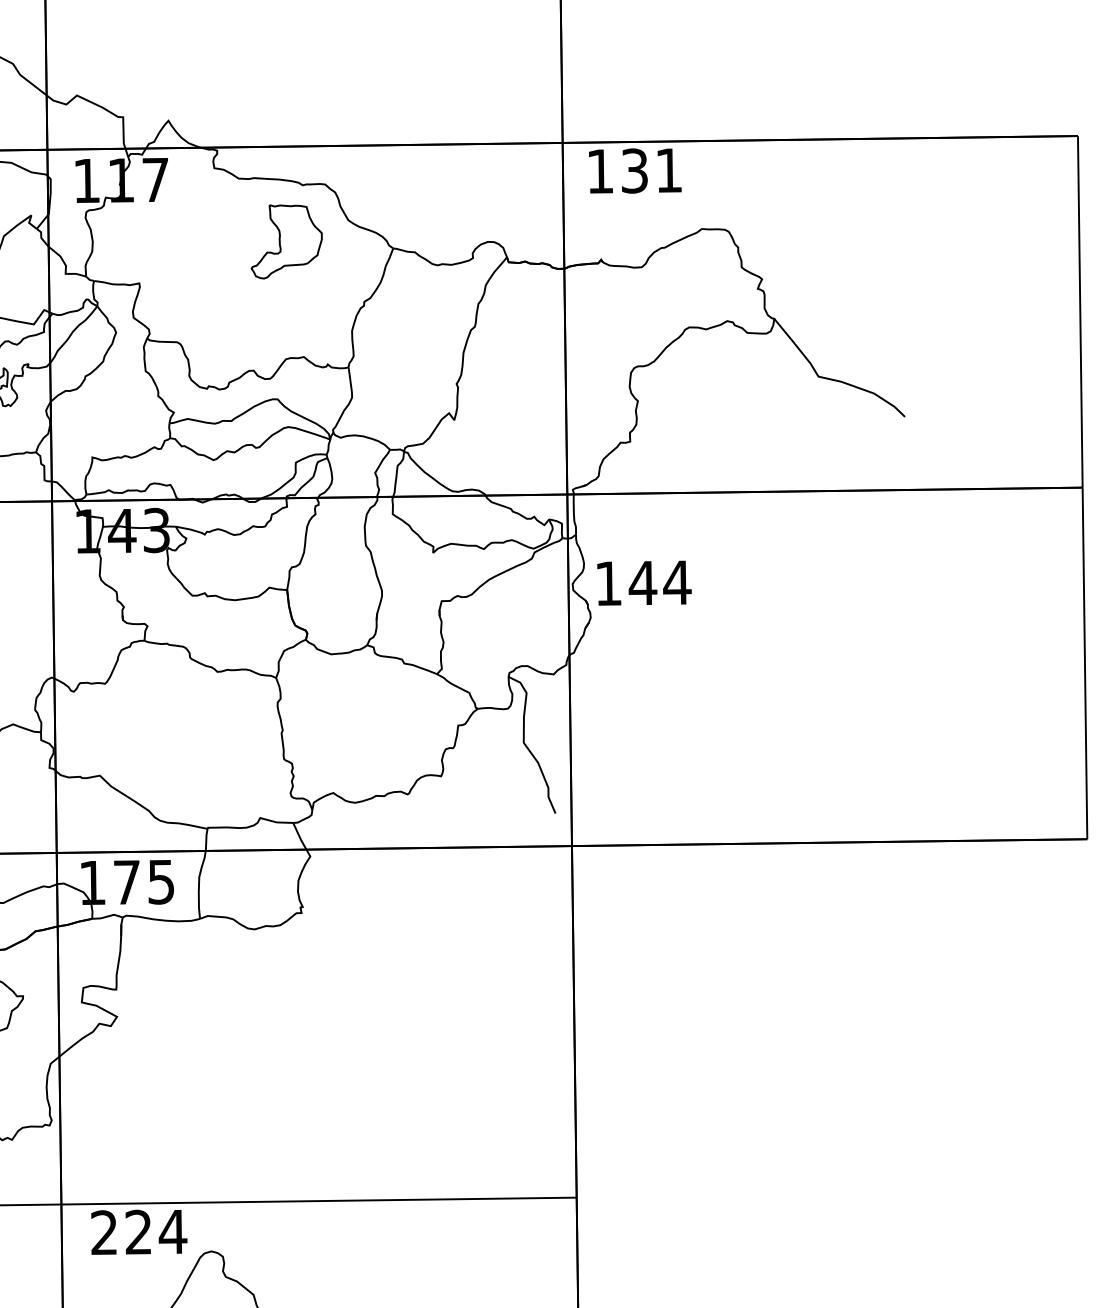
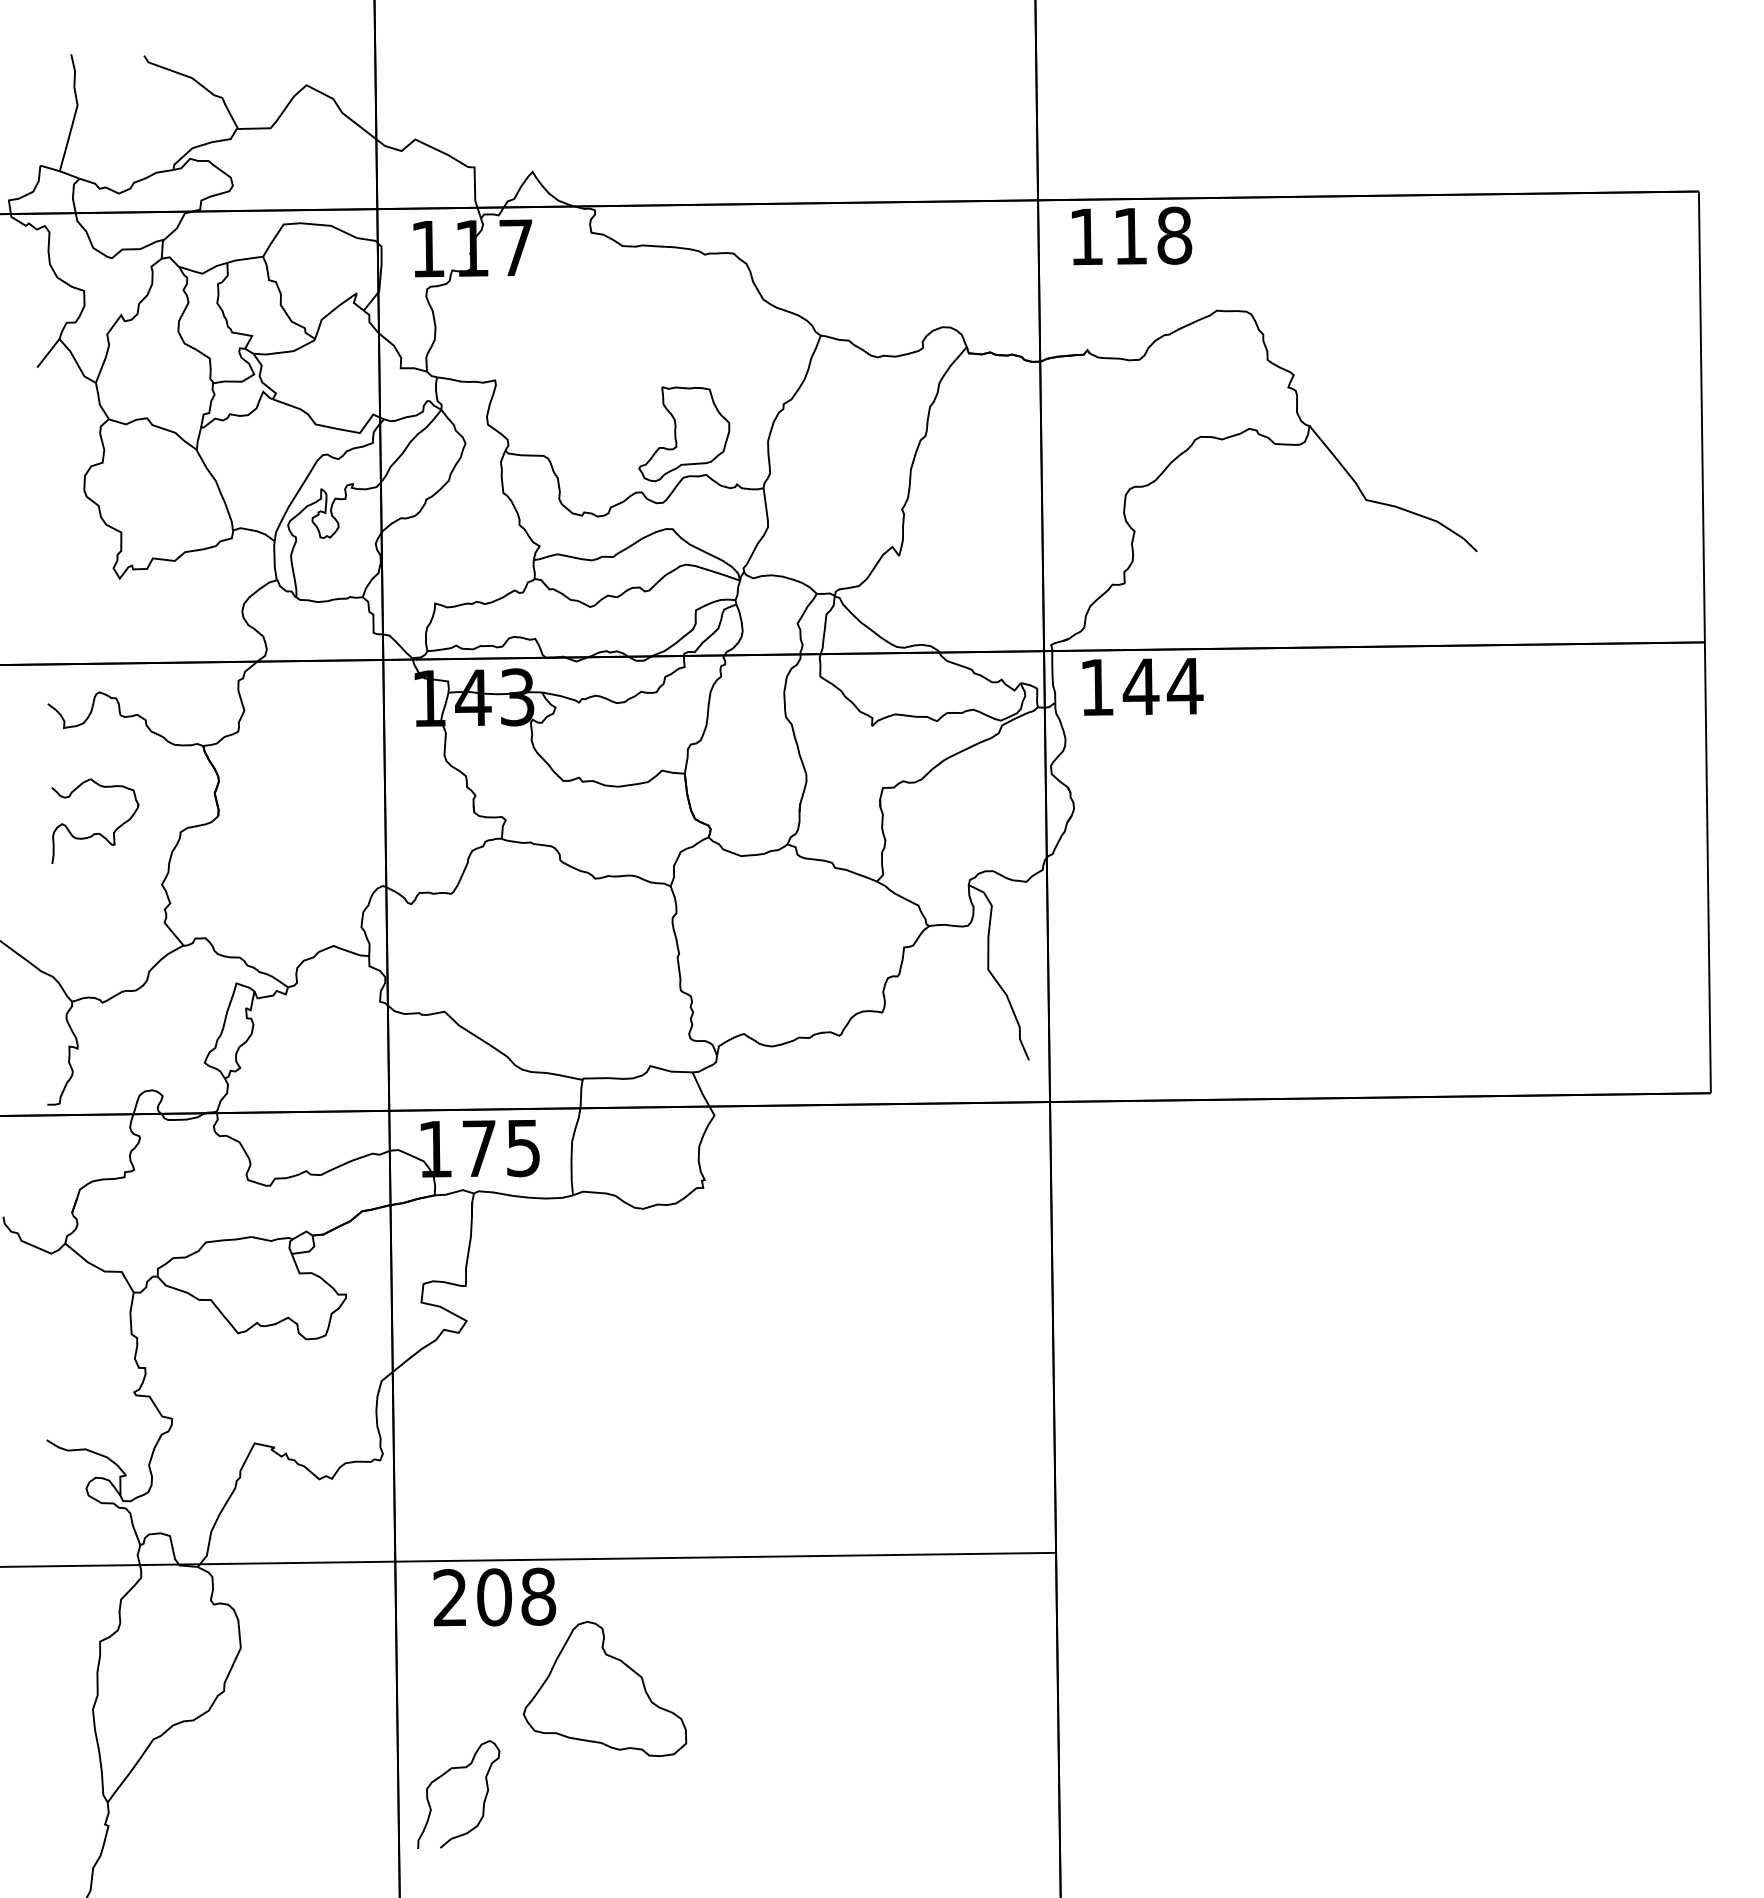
text: (652, 170) -> (1153, 235), 131 -> 118
part: (286, 242) -> (684, 434), moved
text: (644, 582) -> (1142, 686), moved
text: (155, 1231) -> (516, 1596), 224 -> 208

